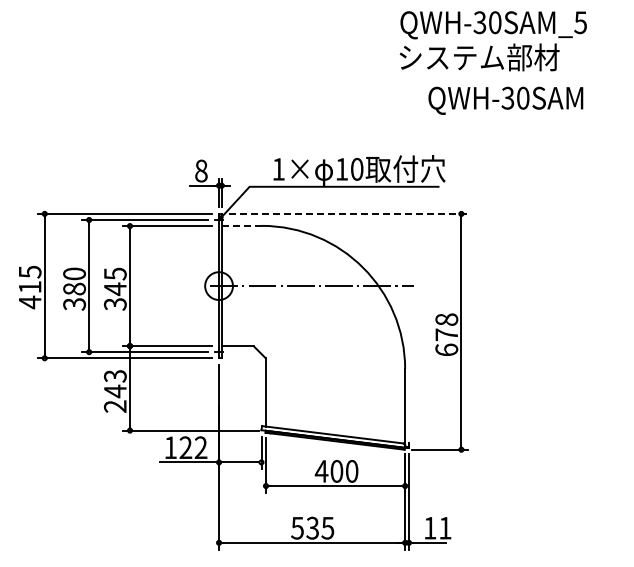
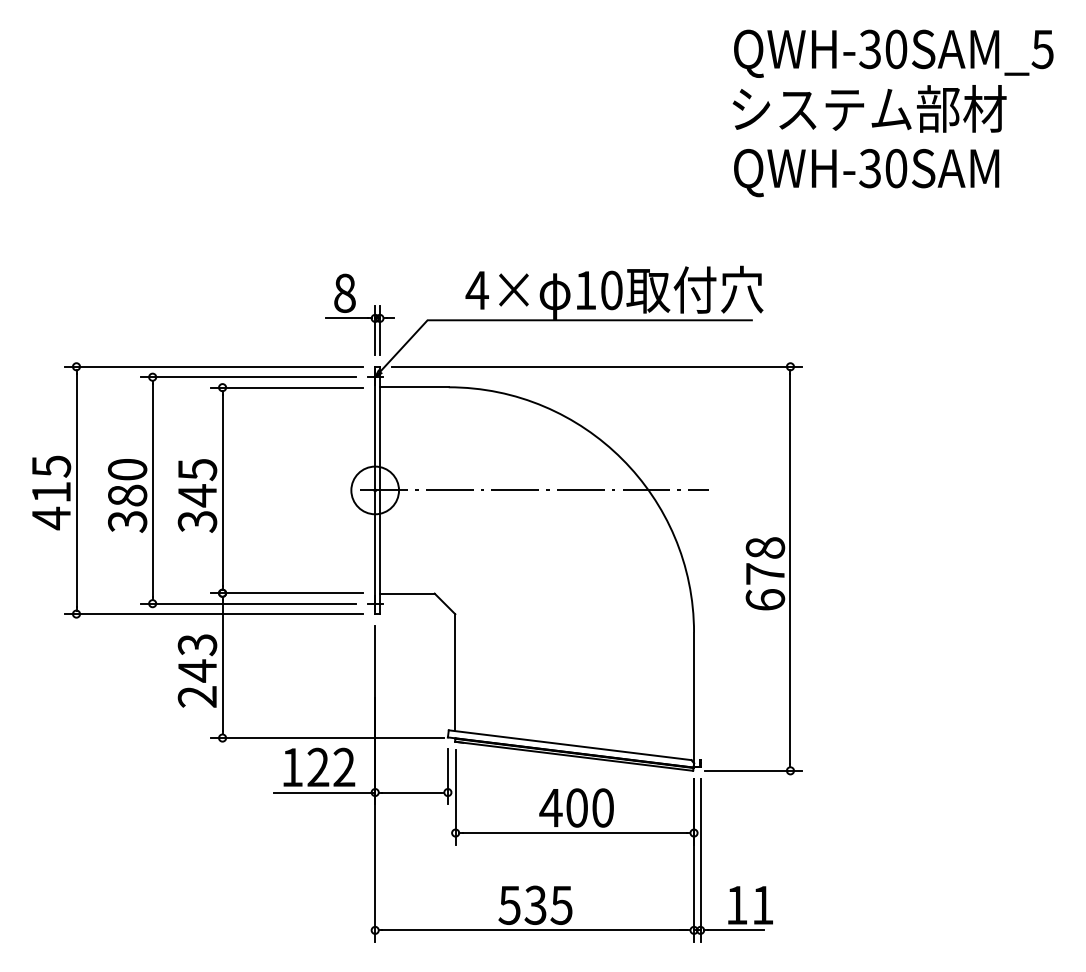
text: (492, 41) -> (891, 81), moved
text: (278, 169) -> (477, 290), 1× -> 4×
line: (348, 213) -> (596, 366), dashed -> solid
line: (242, 225) -> (415, 386), dashed -> solid

